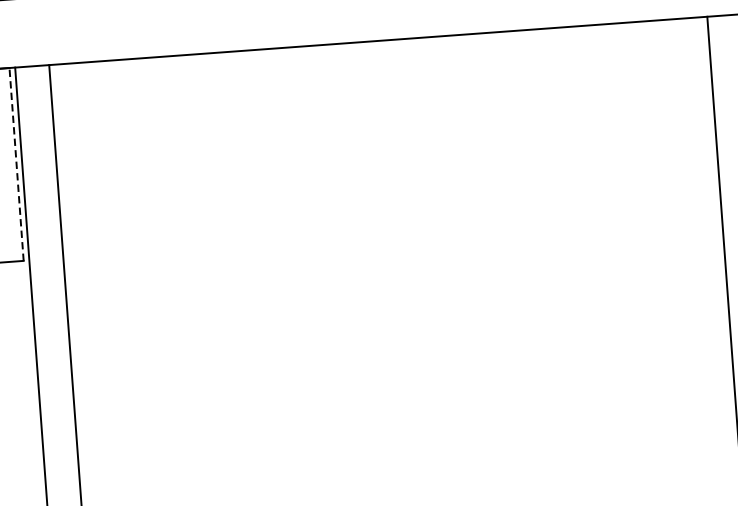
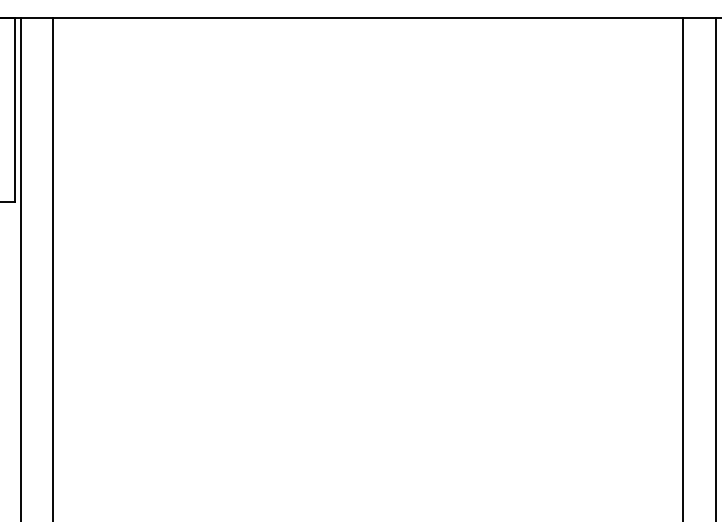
line: (16, 163) -> (15, 109), dashed -> solid

